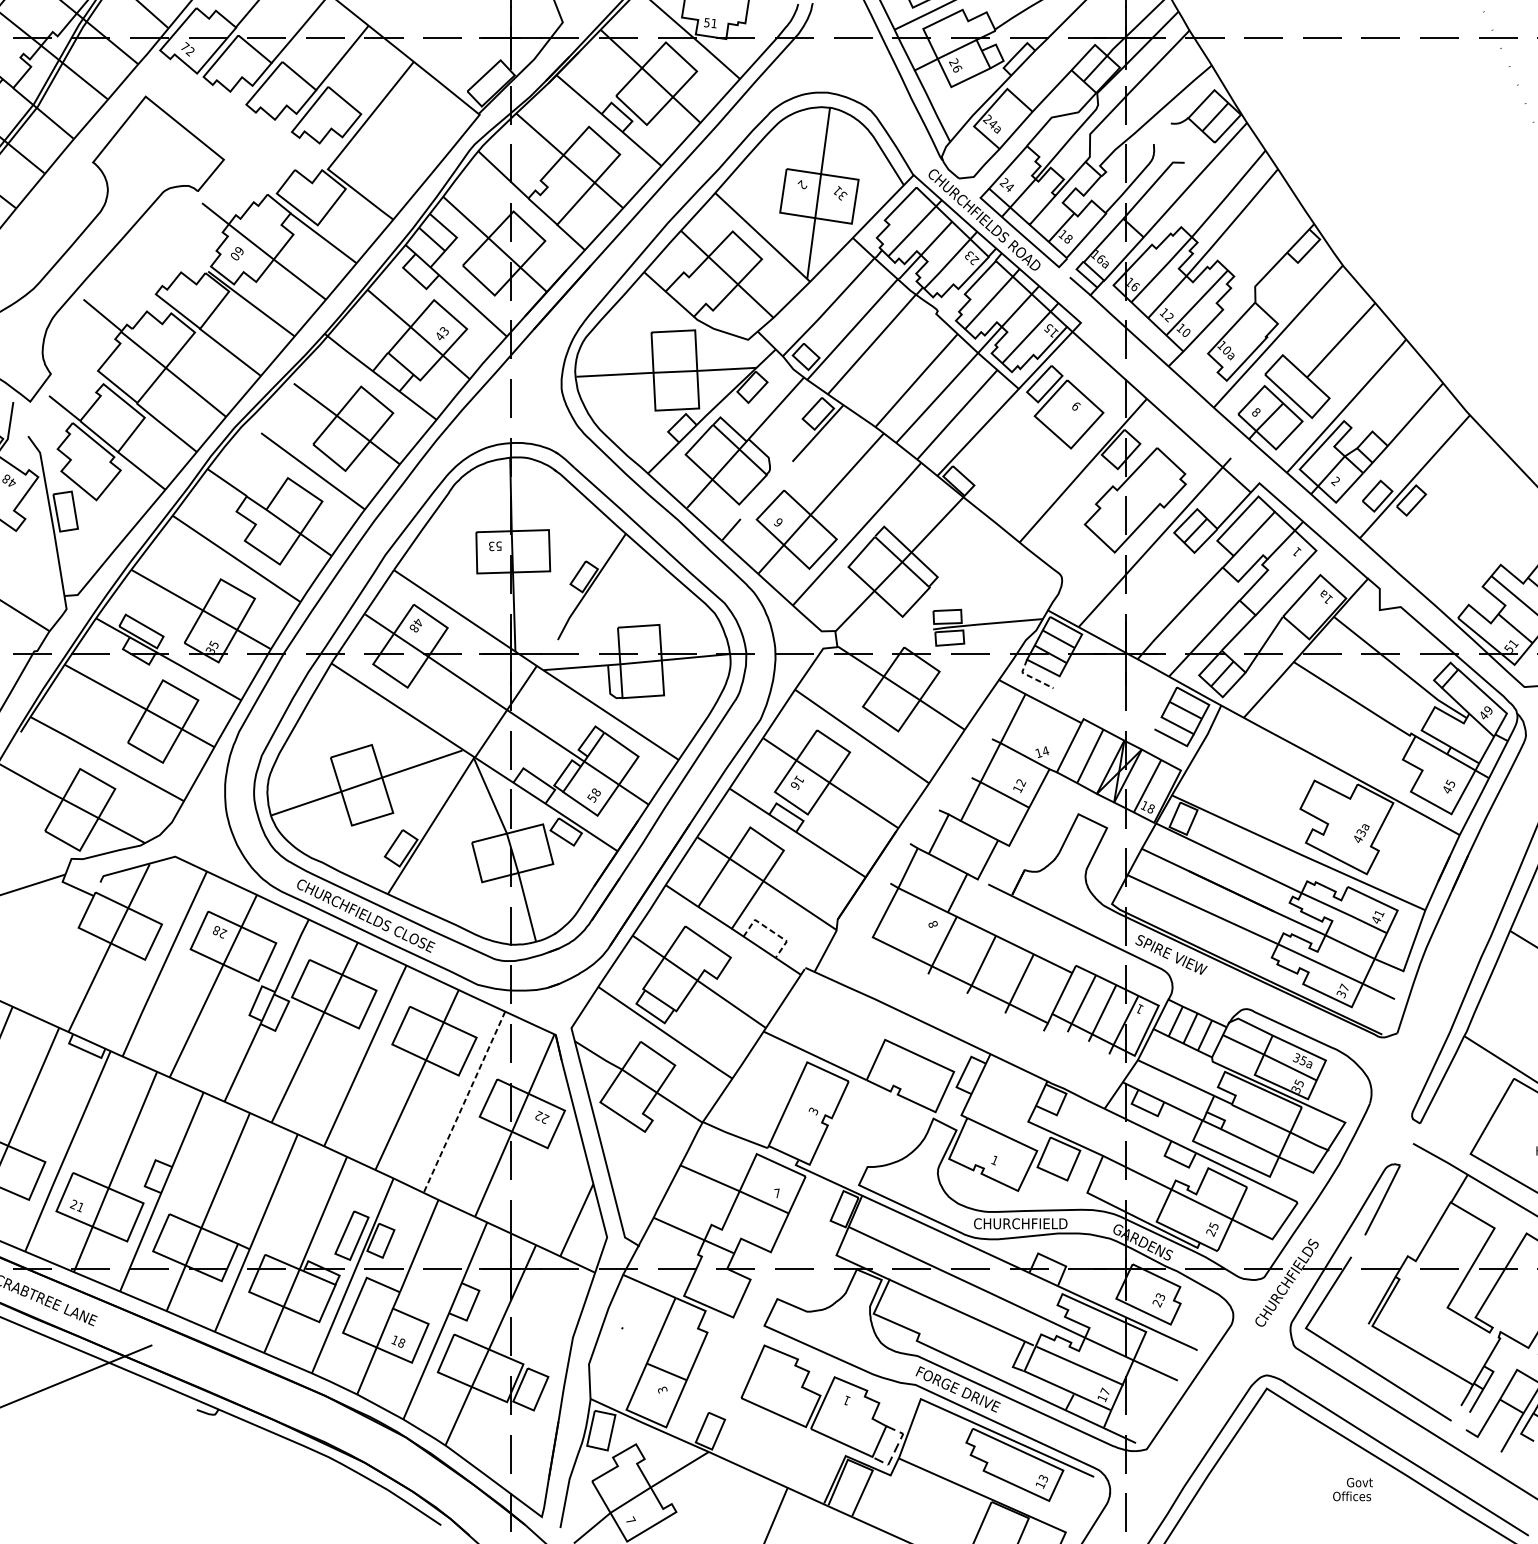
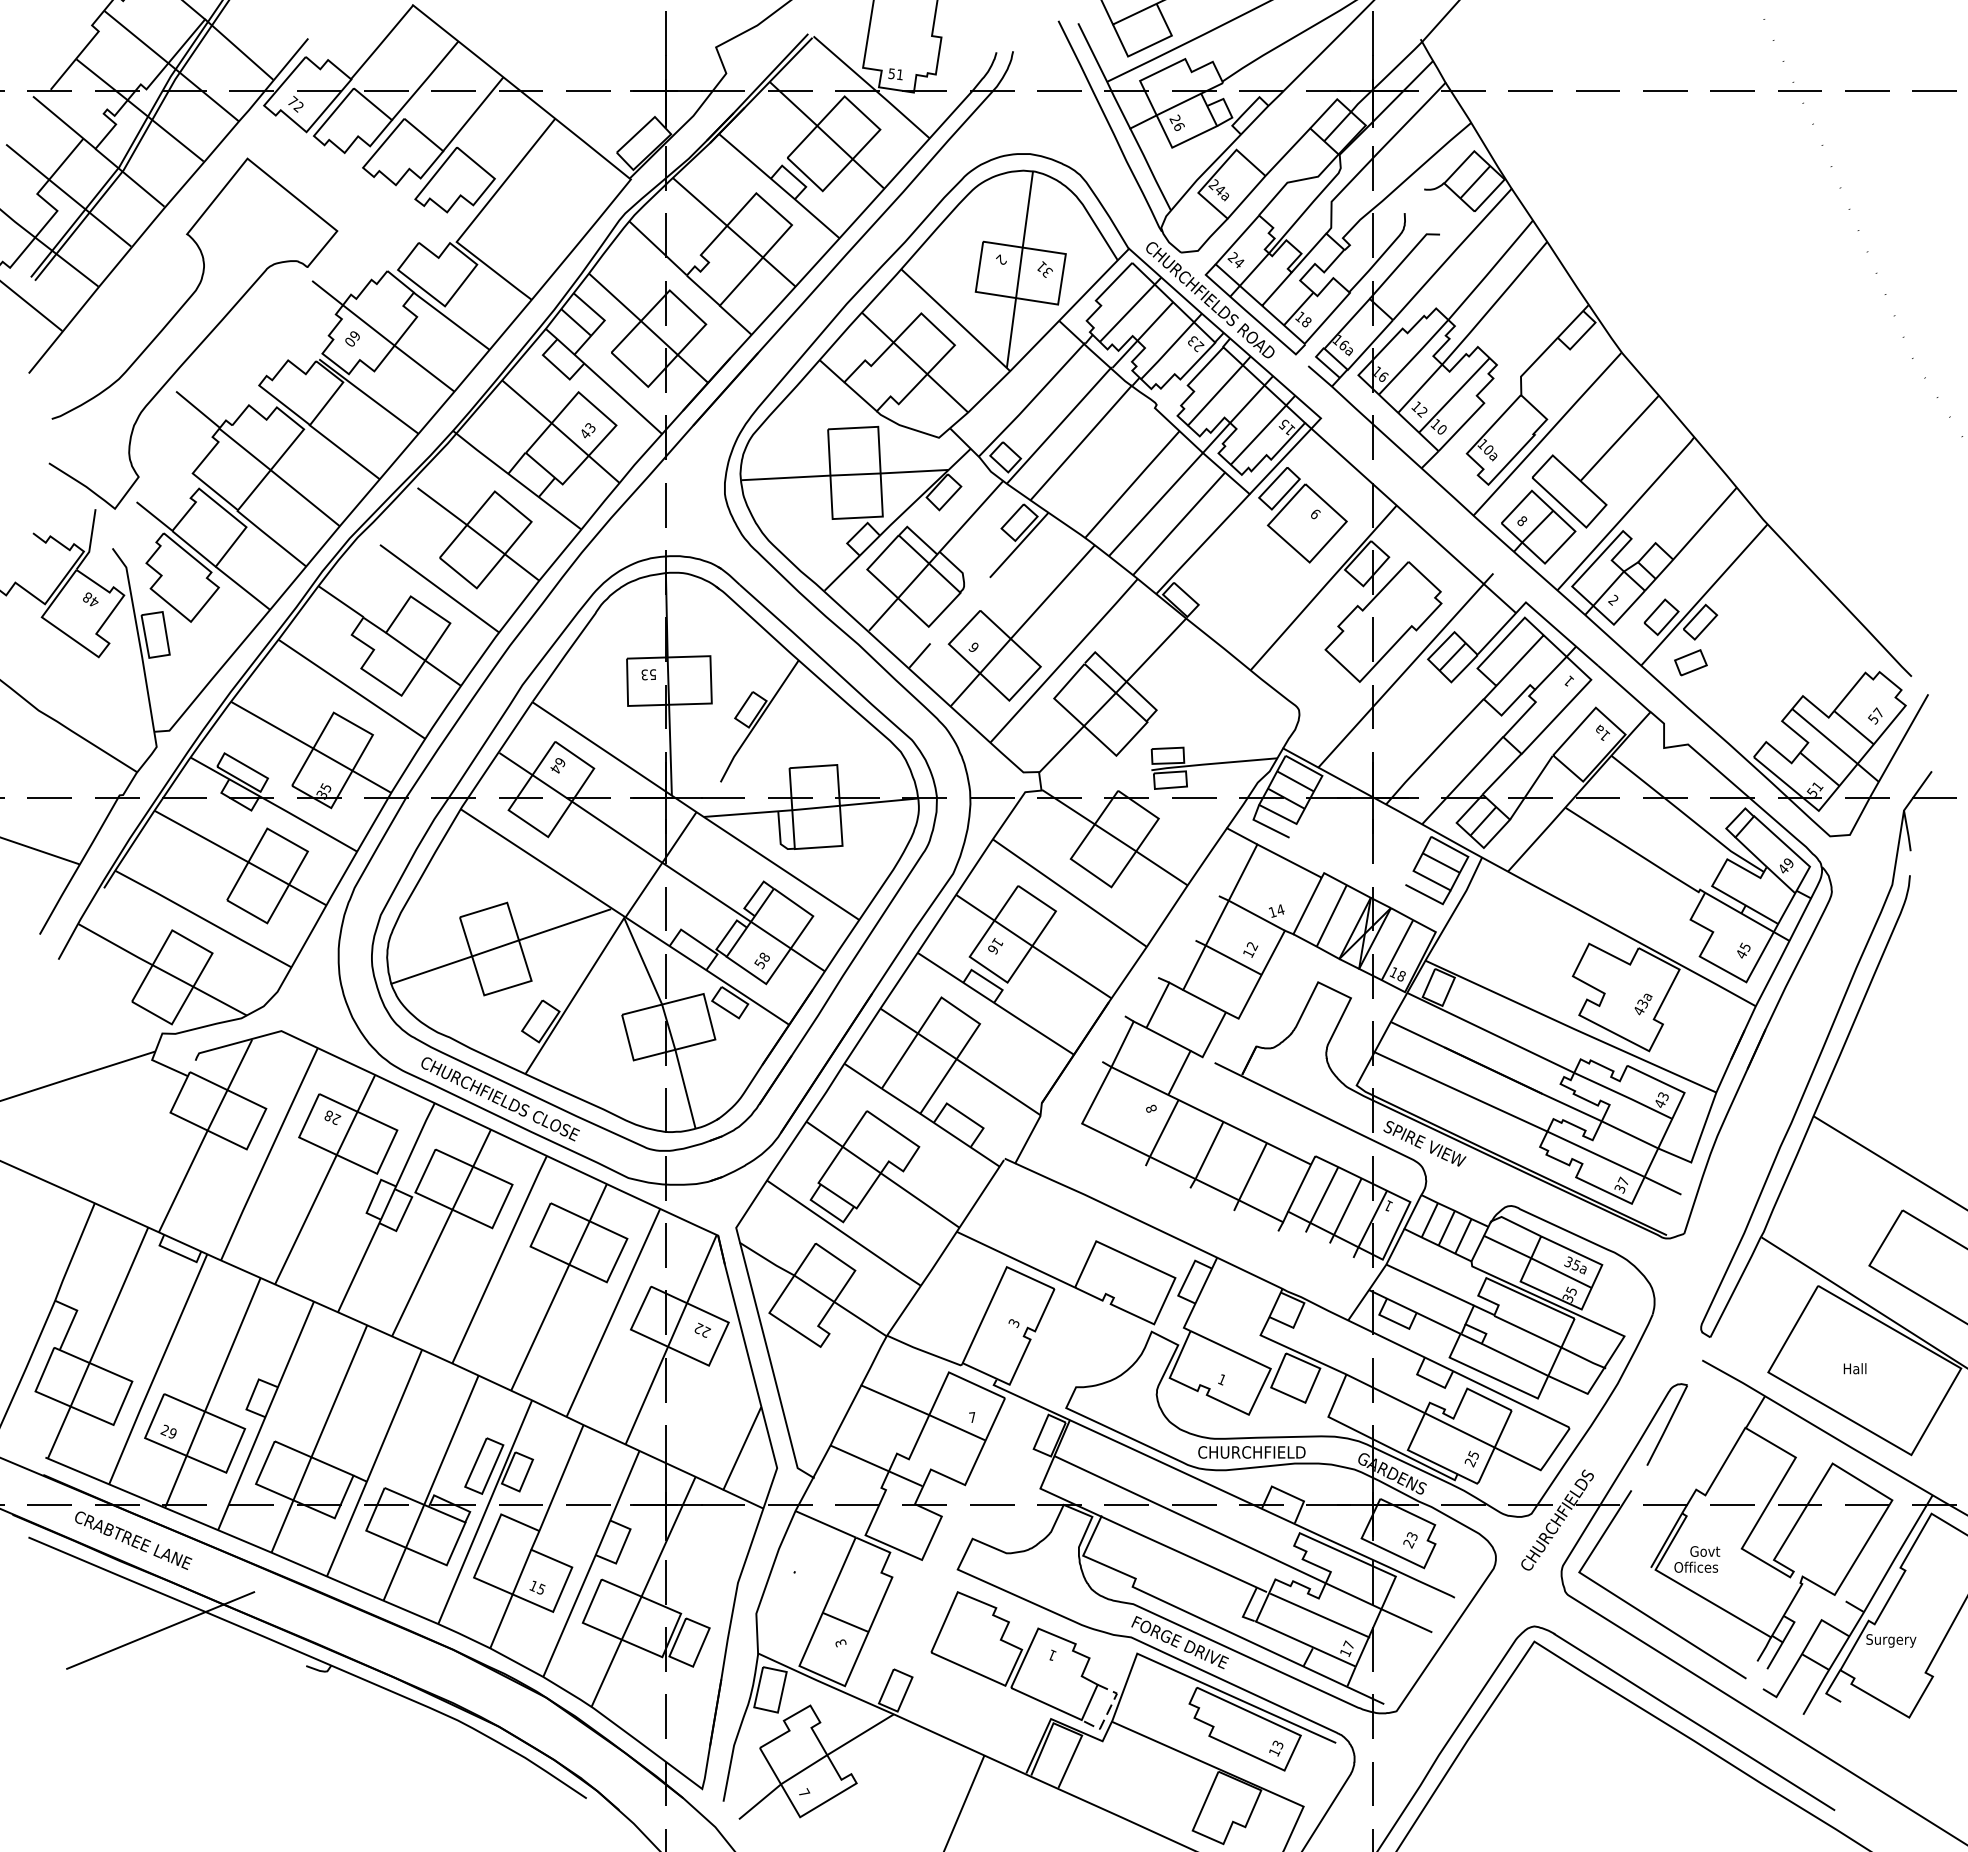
part: (1402, 535) -> (1690, 662), added
text: (415, 625) -> (557, 765), 48 -> 64
line: (1031, 677) -> (1264, 825), dashed -> solid
text: (1379, 913) -> (1663, 1096), 41 -> 43
line: (770, 930) -> (964, 1115), dashed -> solid
line: (464, 1102) -> (613, 1313), dashed -> solid
text: (80, 1207) -> (172, 1433), 21 -> 29
text: (400, 1342) -> (540, 1588), 18 -> 15
text: (1353, 1489) -> (1697, 1559), moved

